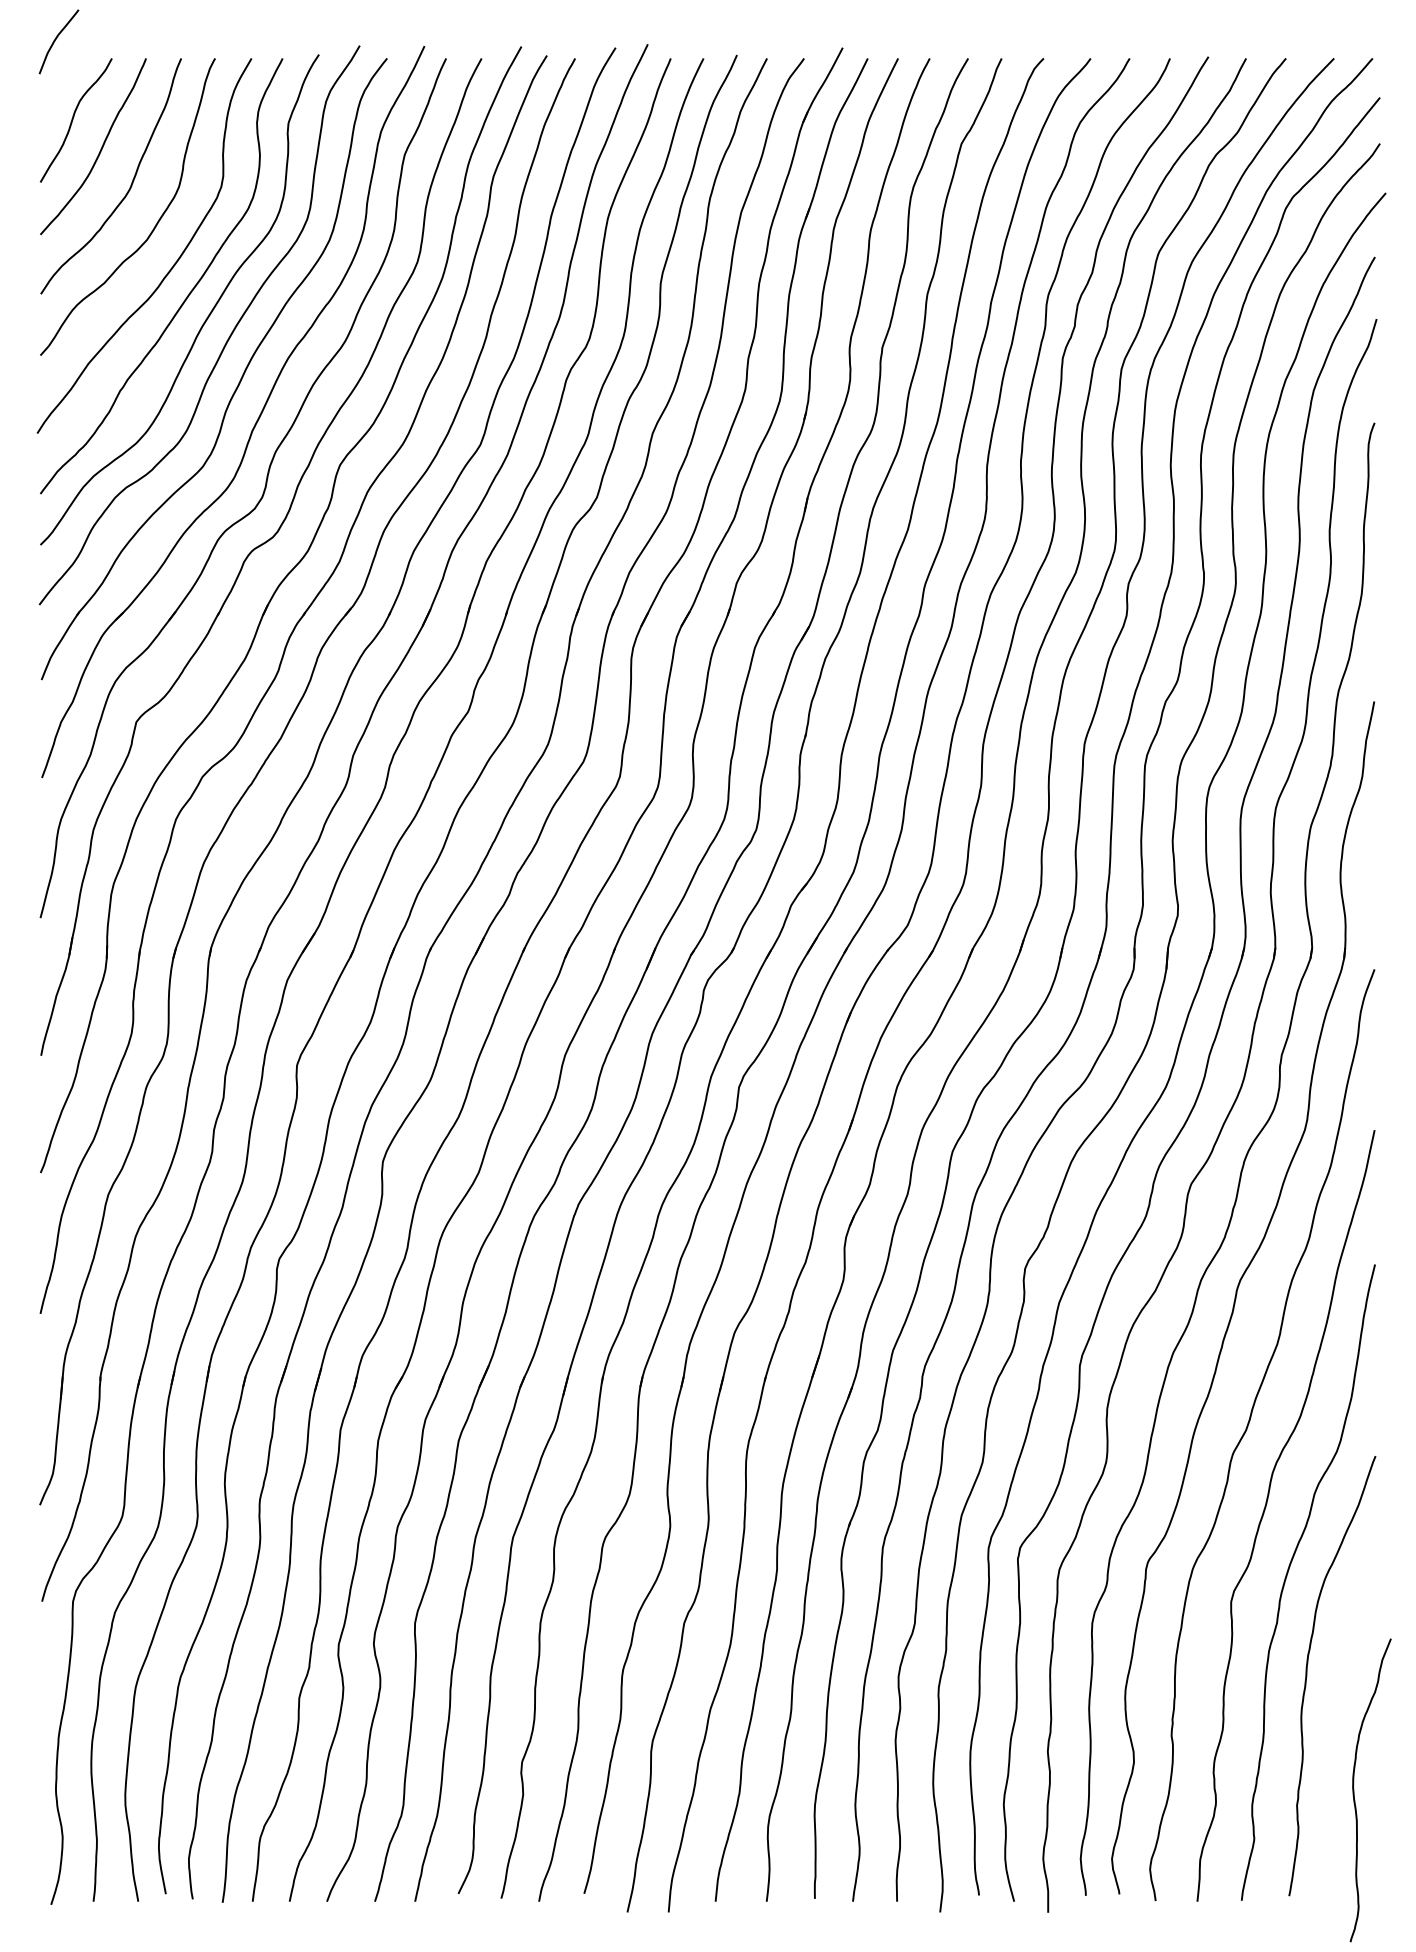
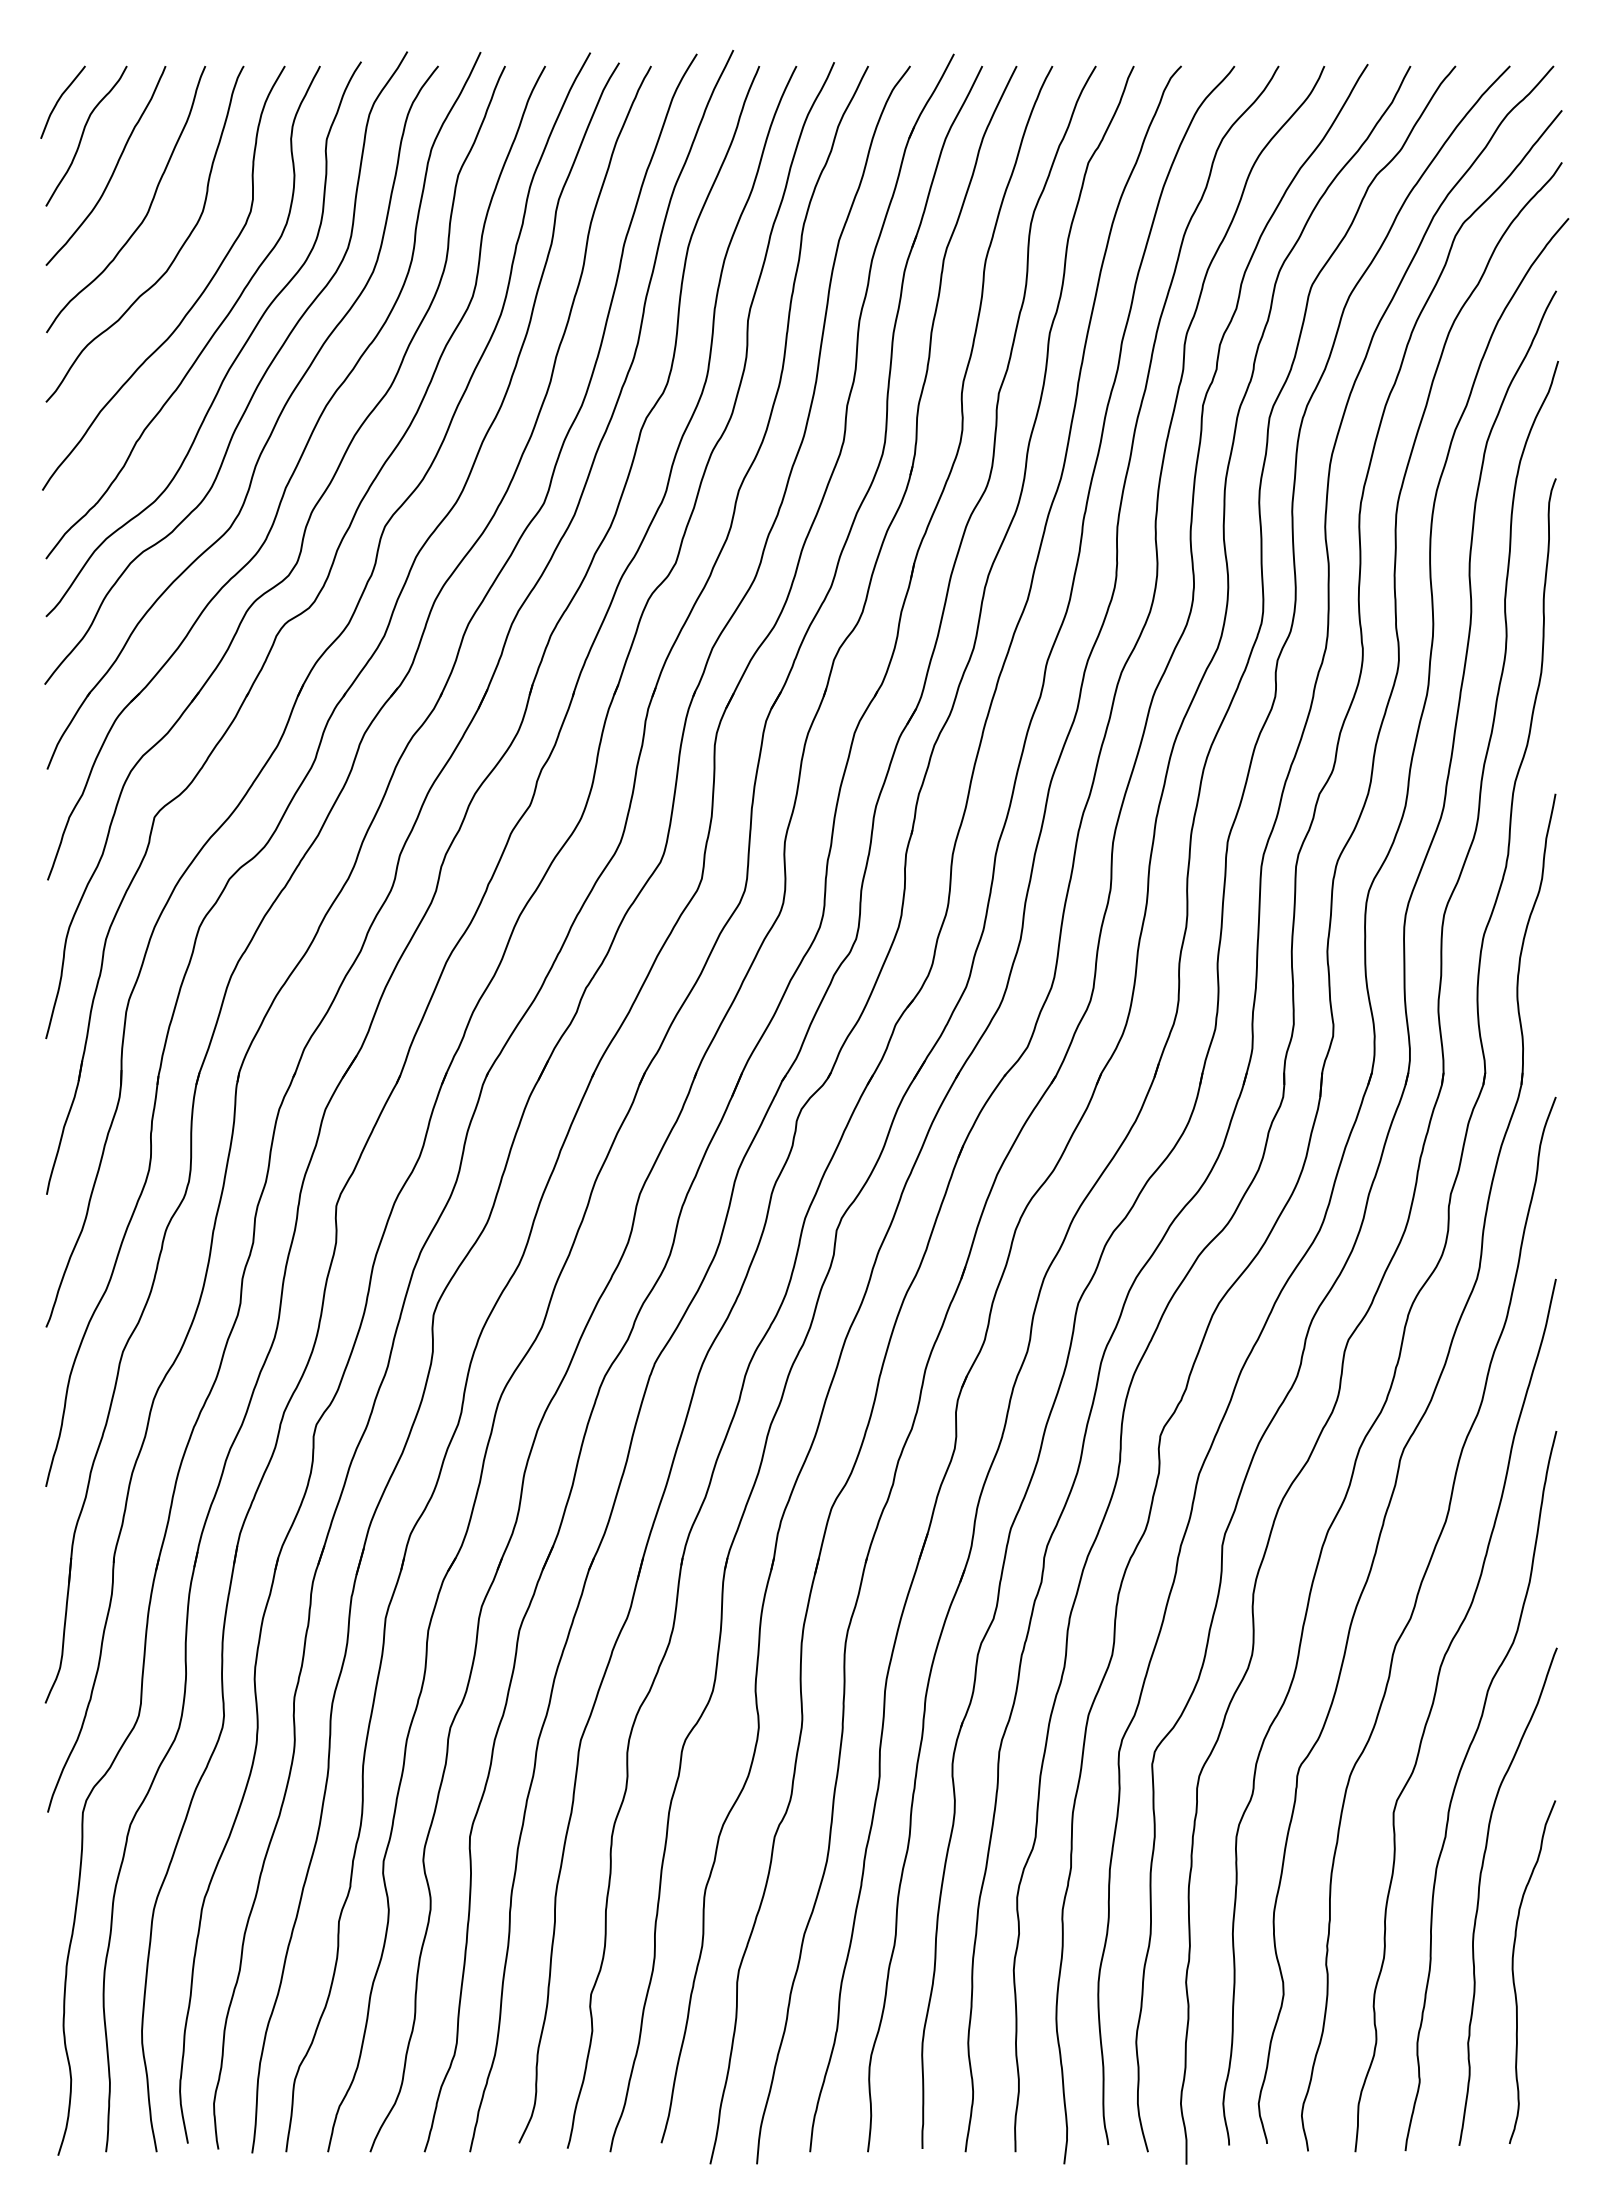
curve: (56, 39) -> (60, 99), moved
curve: (1354, 1794) -> (1514, 1976), moved

